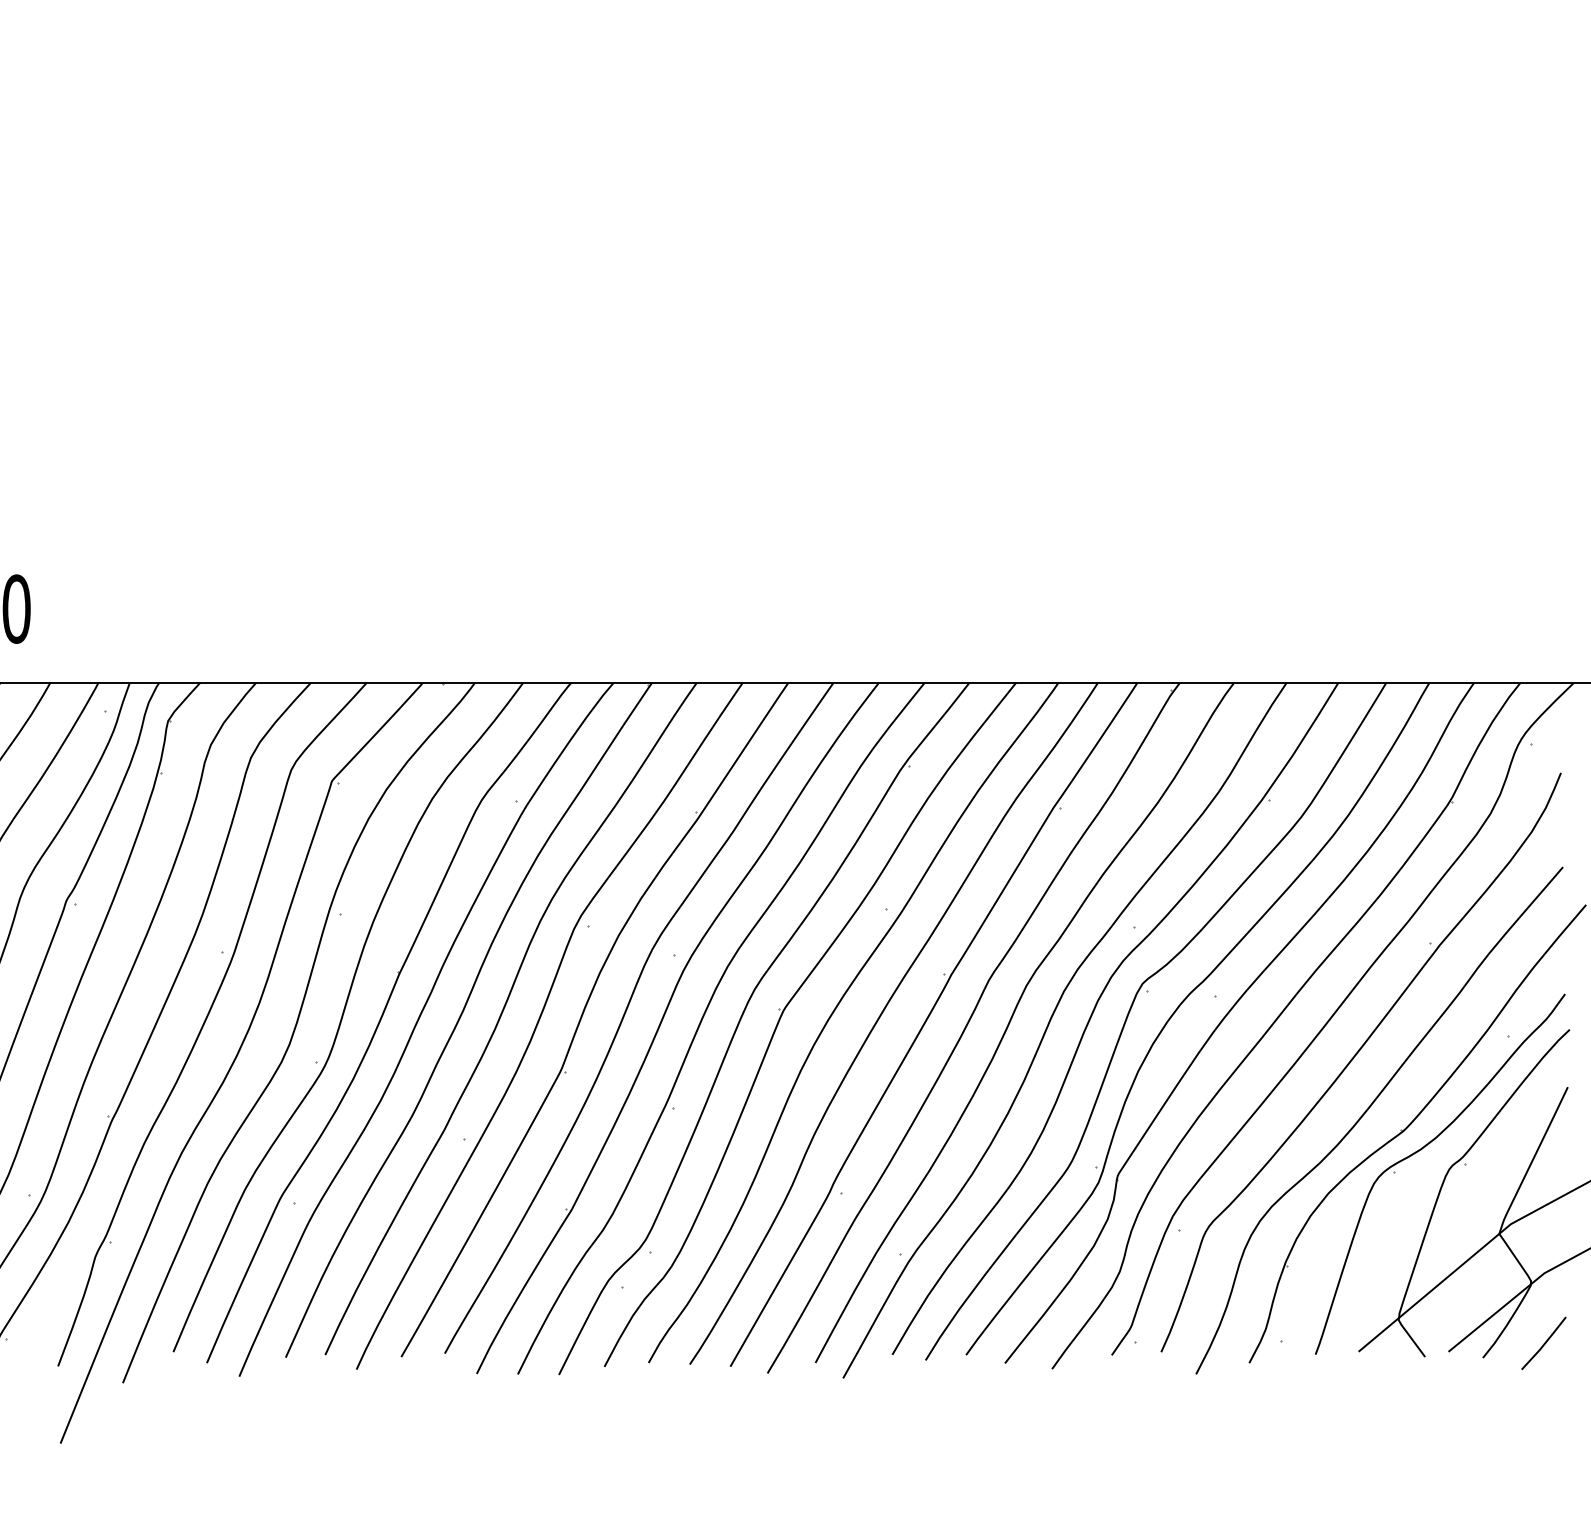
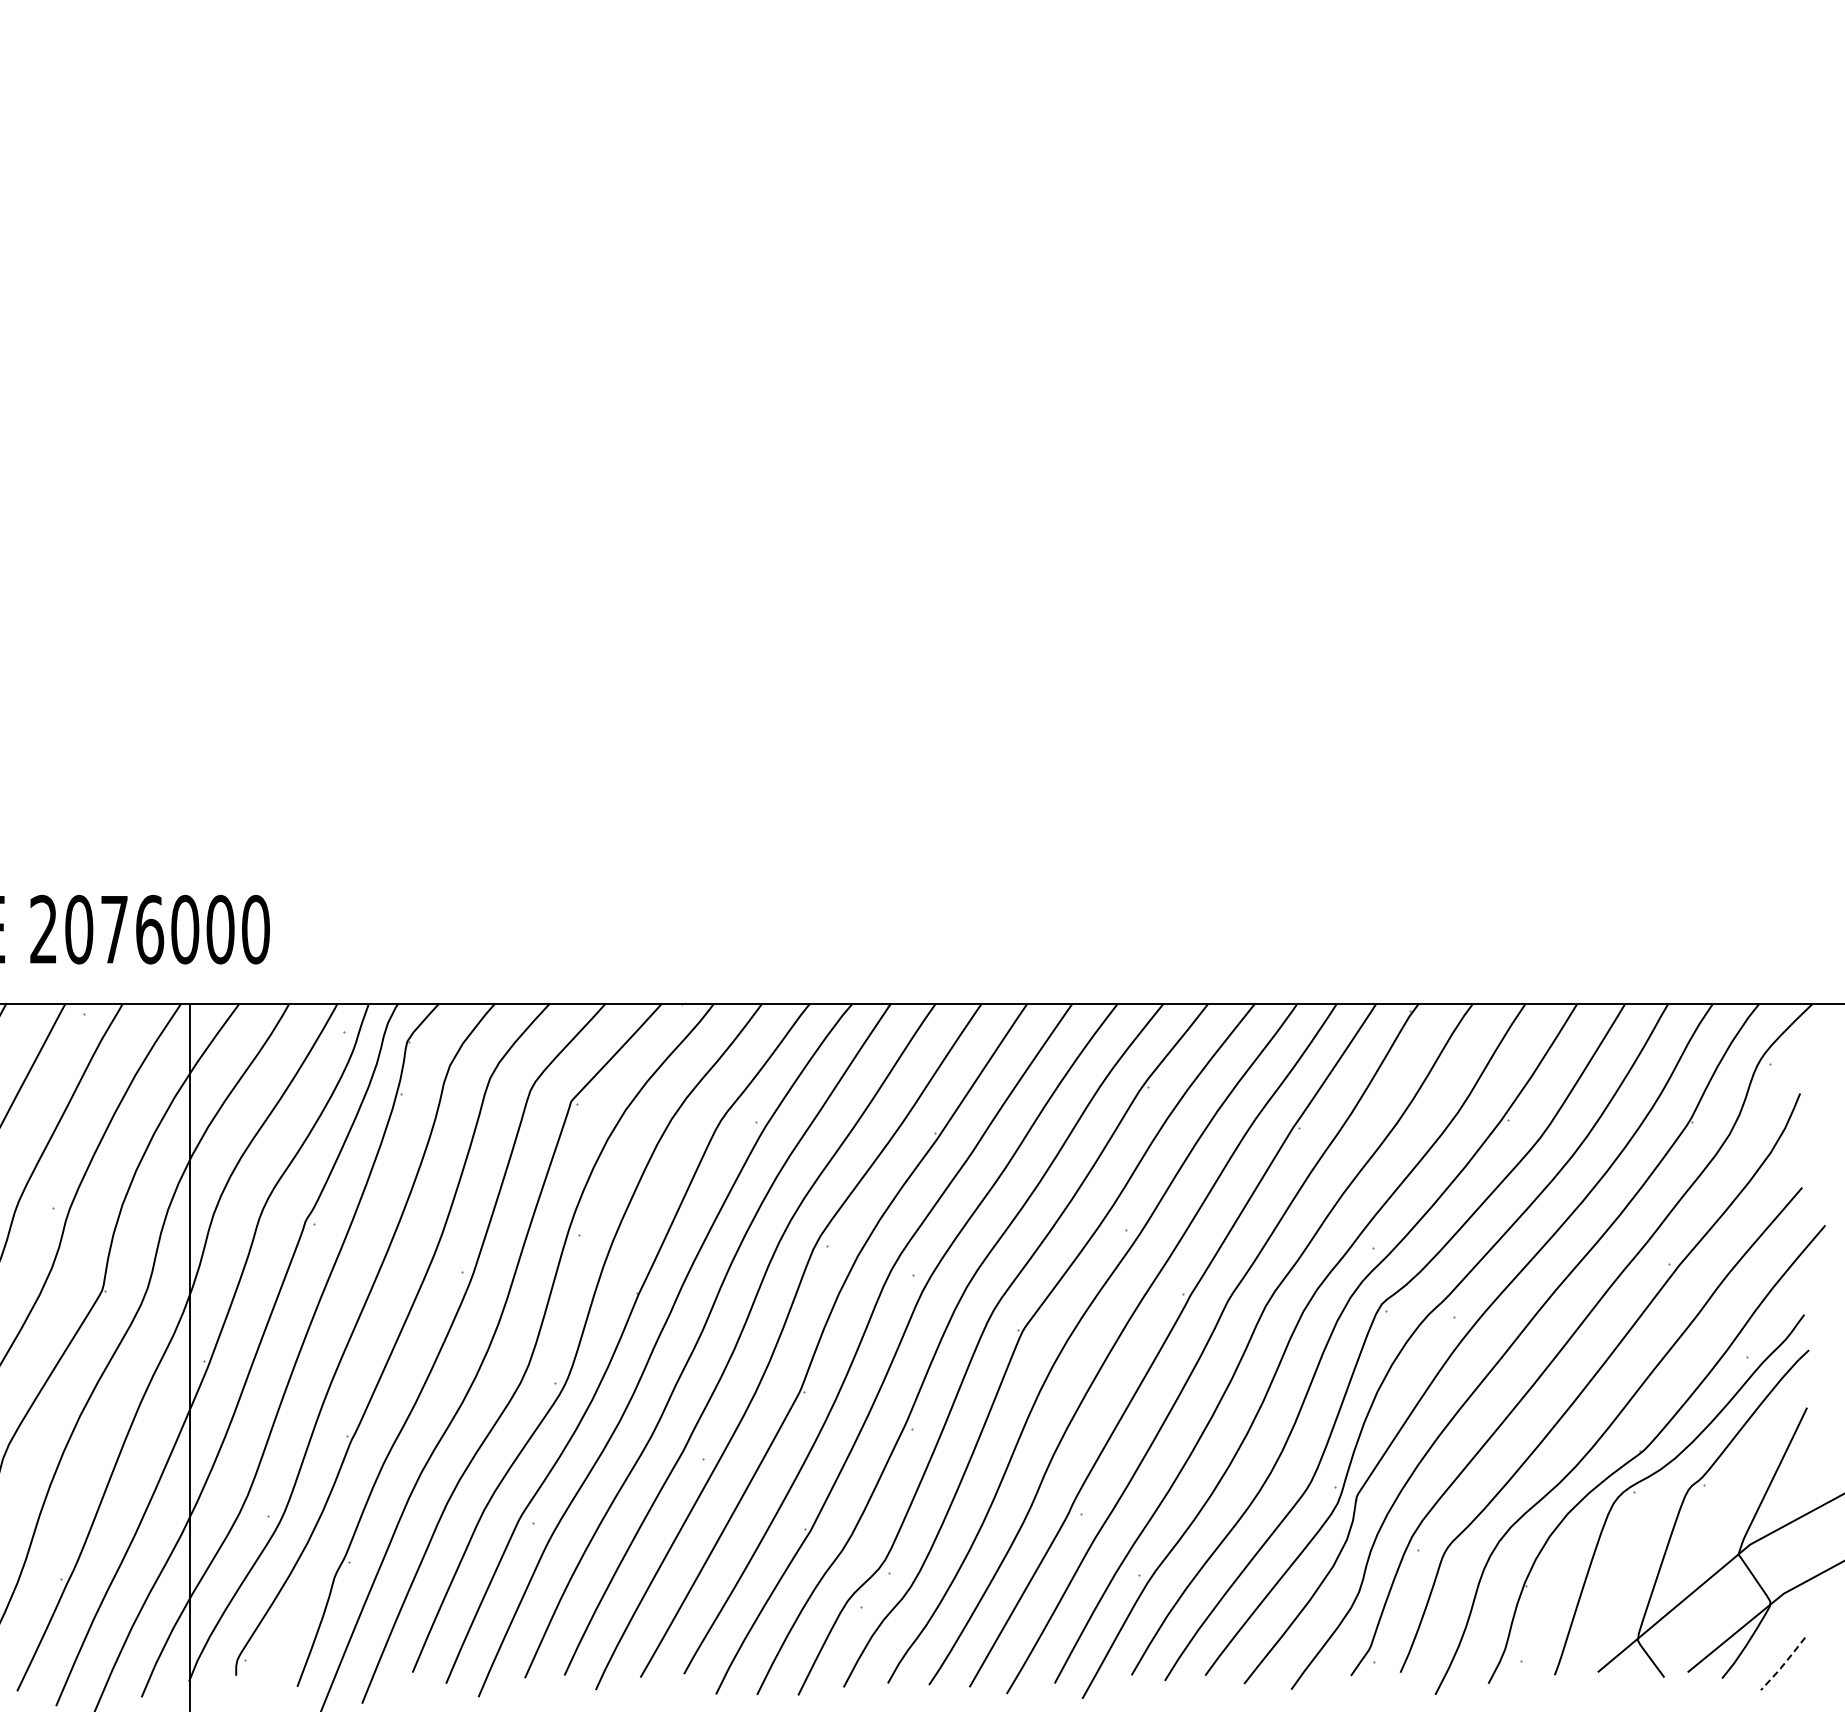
line: (1545, 1344) -> (1784, 1664), solid -> dashed

